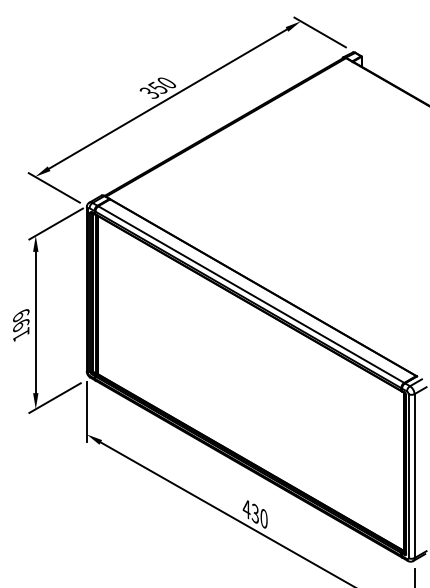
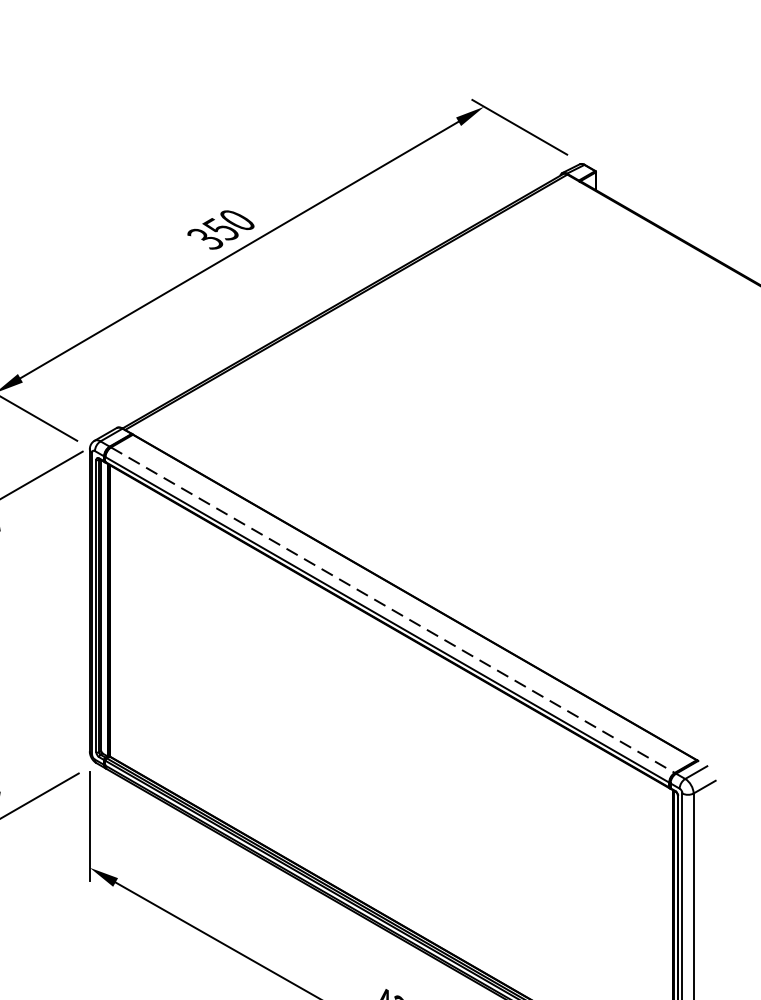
line: (251, 294) -> (393, 609), solid -> dashed

